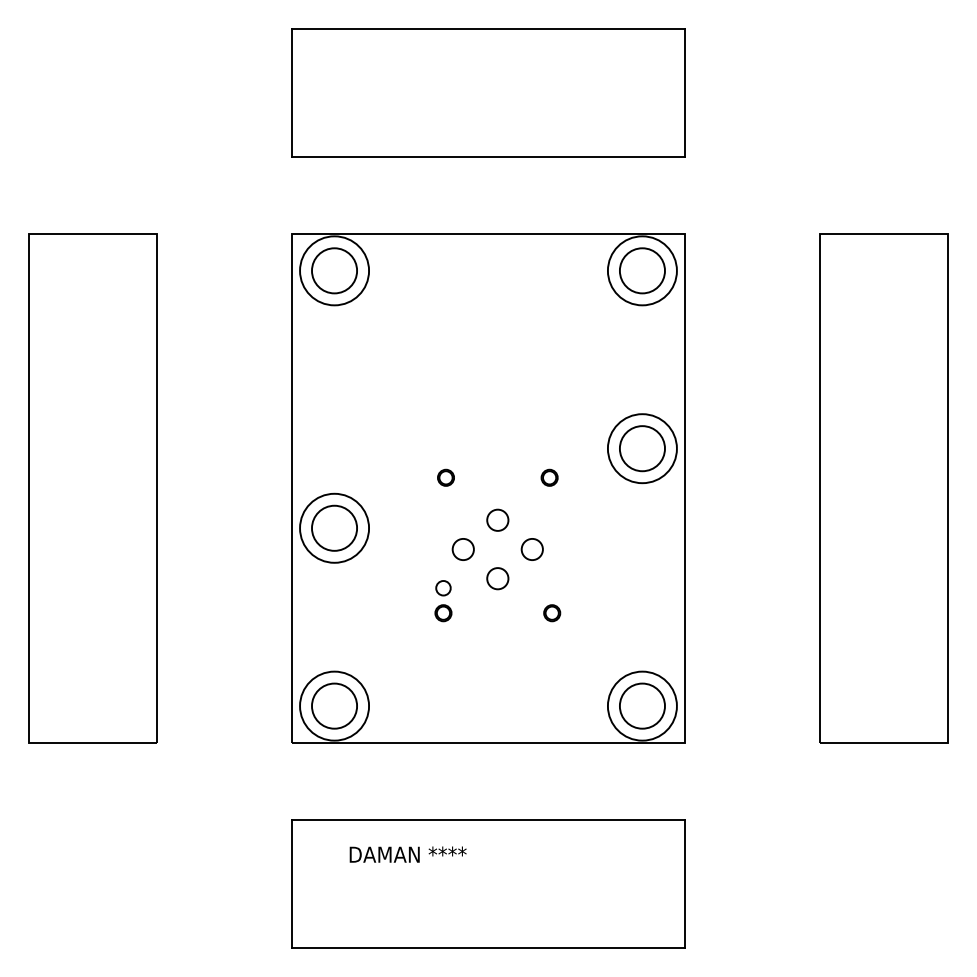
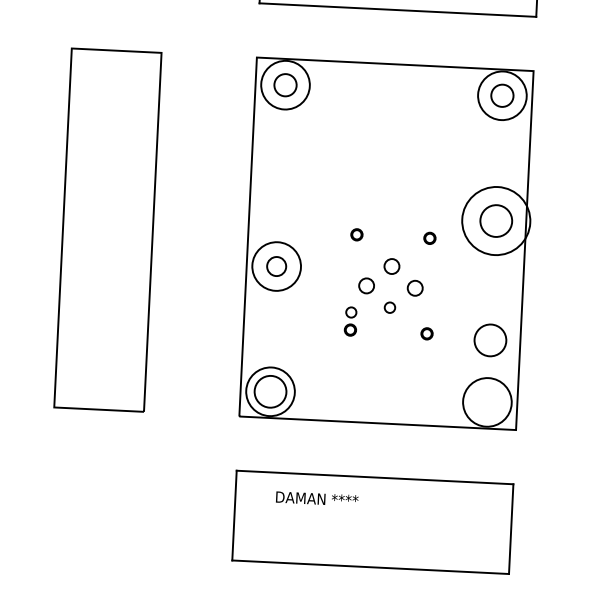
circle: (334, 270) -> (285, 84), size x0.7
circle: (641, 270) -> (501, 95), size x0.7
circle: (641, 448) -> (495, 220), size x1.4
circle: (334, 527) -> (276, 265), size x0.6
circle: (497, 578) -> (389, 307), size x0.7
circle: (642, 705) -> (490, 339), moved

